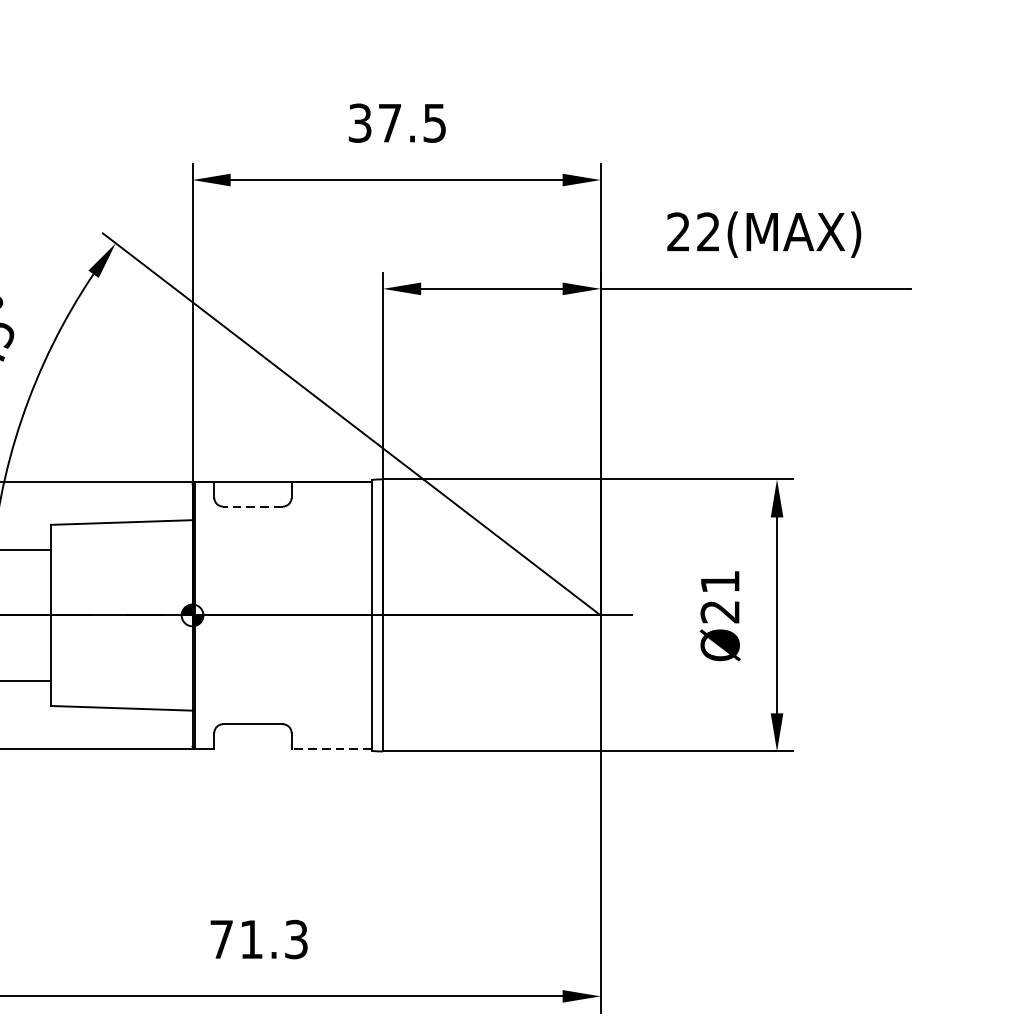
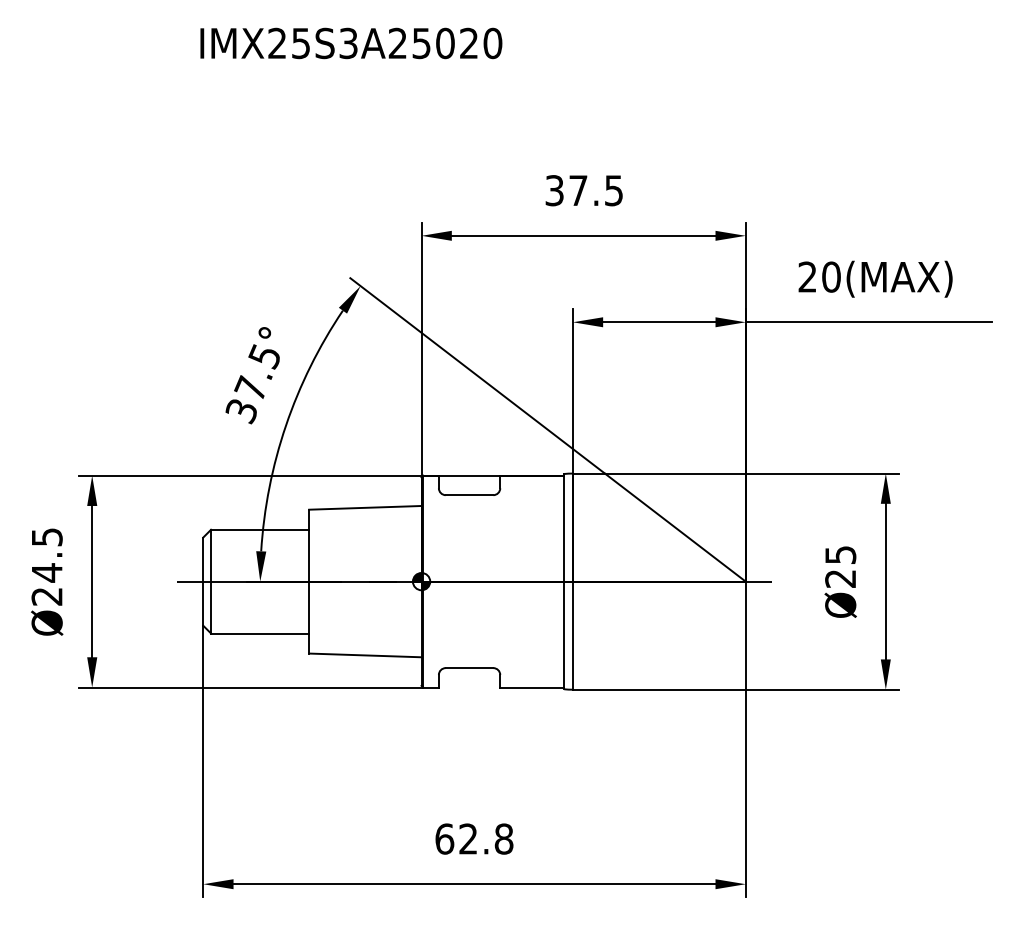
text: (708, 231) -> (831, 276), 22(MAX) -> 20(MAX)
line: (252, 506) -> (469, 495), dashed -> solid
text: (719, 581) -> (840, 554), Ø21 -> Ø25
line: (332, 748) -> (532, 687), dashed -> solid
text: (259, 938) -> (474, 838), 71.3 -> 62.8

